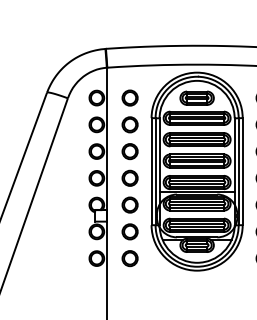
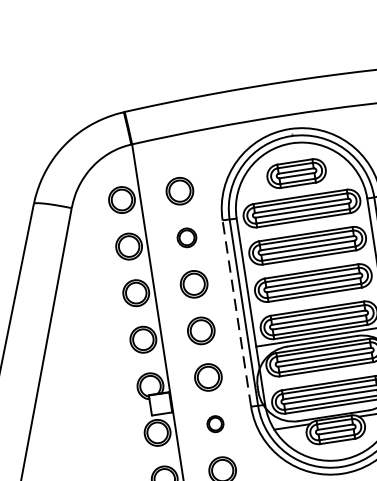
circle: (129, 124) -> (185, 237), size x0.7
line: (151, 171) -> (236, 313), solid -> dashed
circle: (129, 231) -> (214, 423), size x0.6

